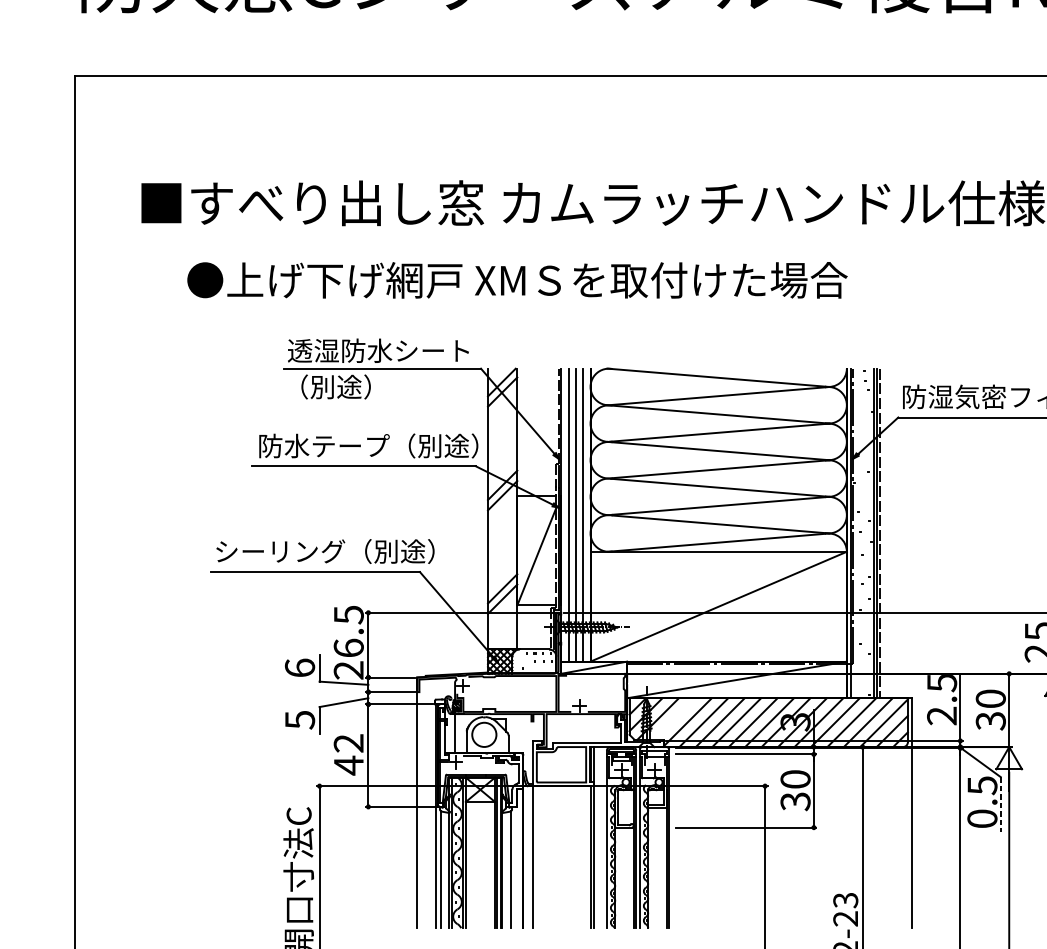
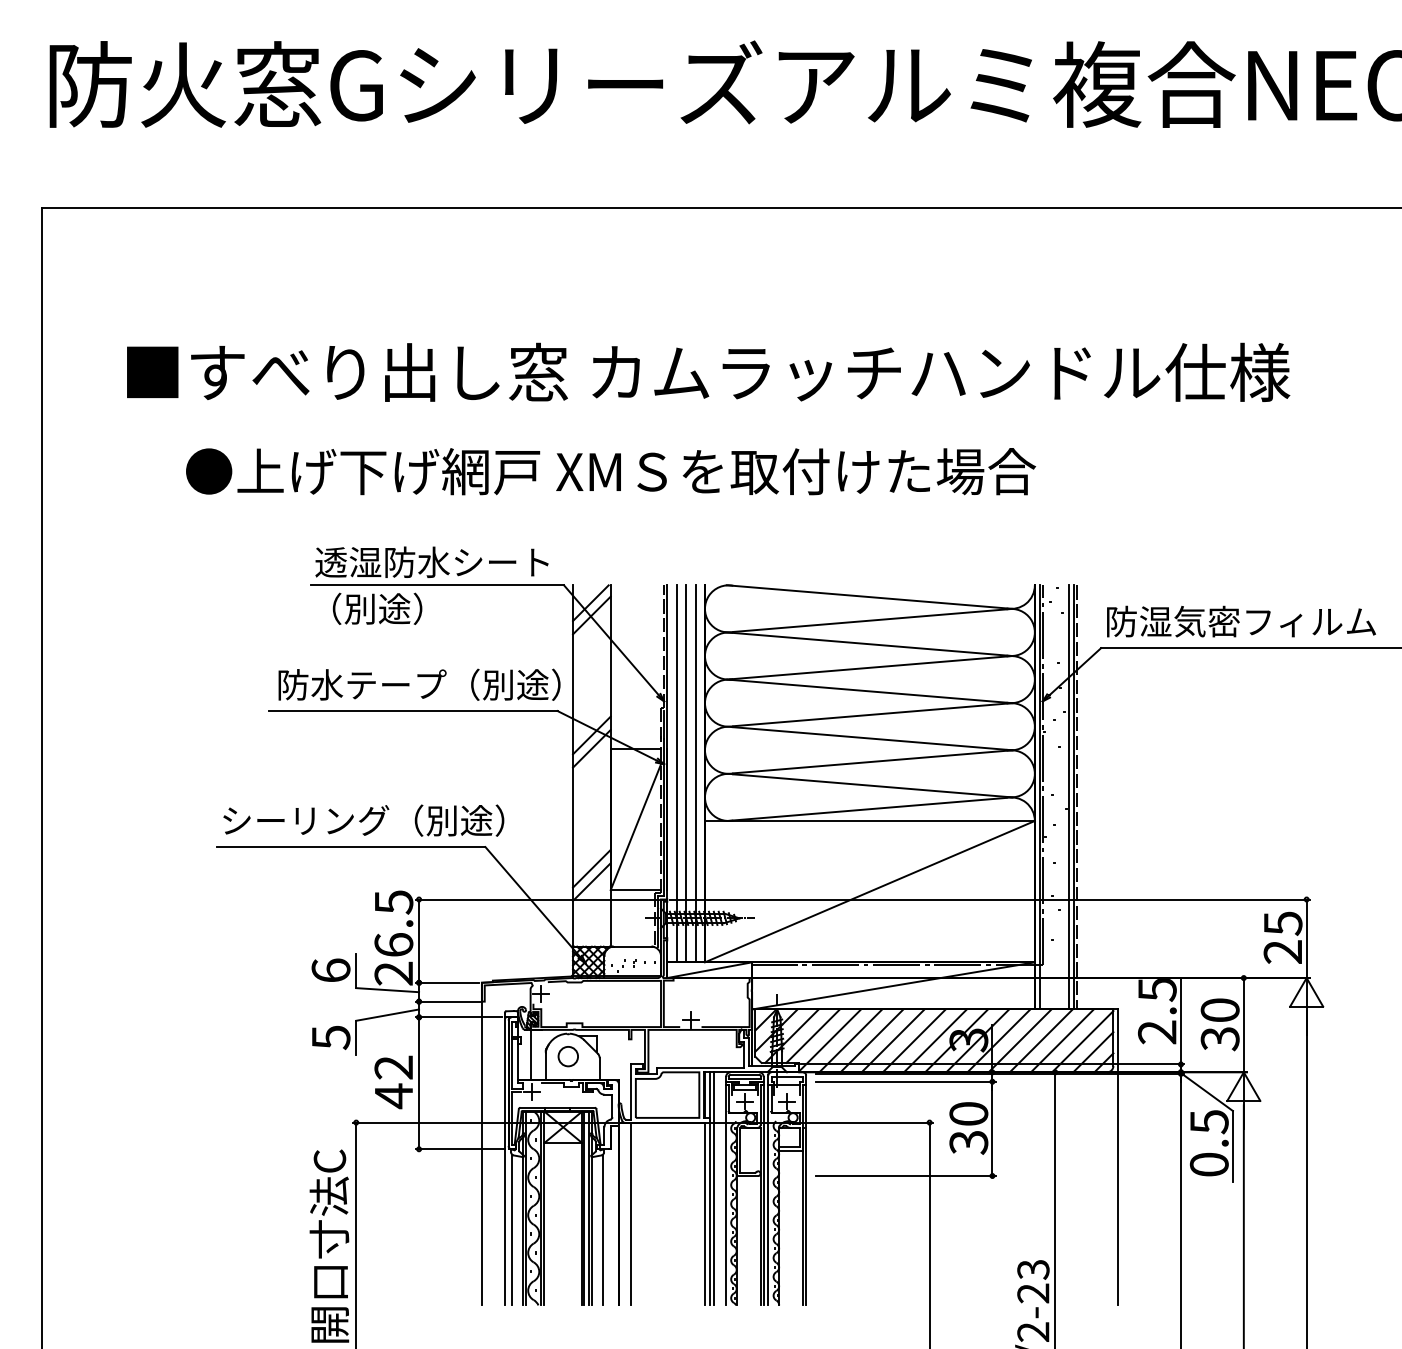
line: (674, 718) -> (812, 1035), added
circle: (484, 734) -> (568, 1056), size x0.62
line: (1000, 804) -> (1232, 1146), dashed -> solid
line: (597, 837) -> (714, 1188), added

